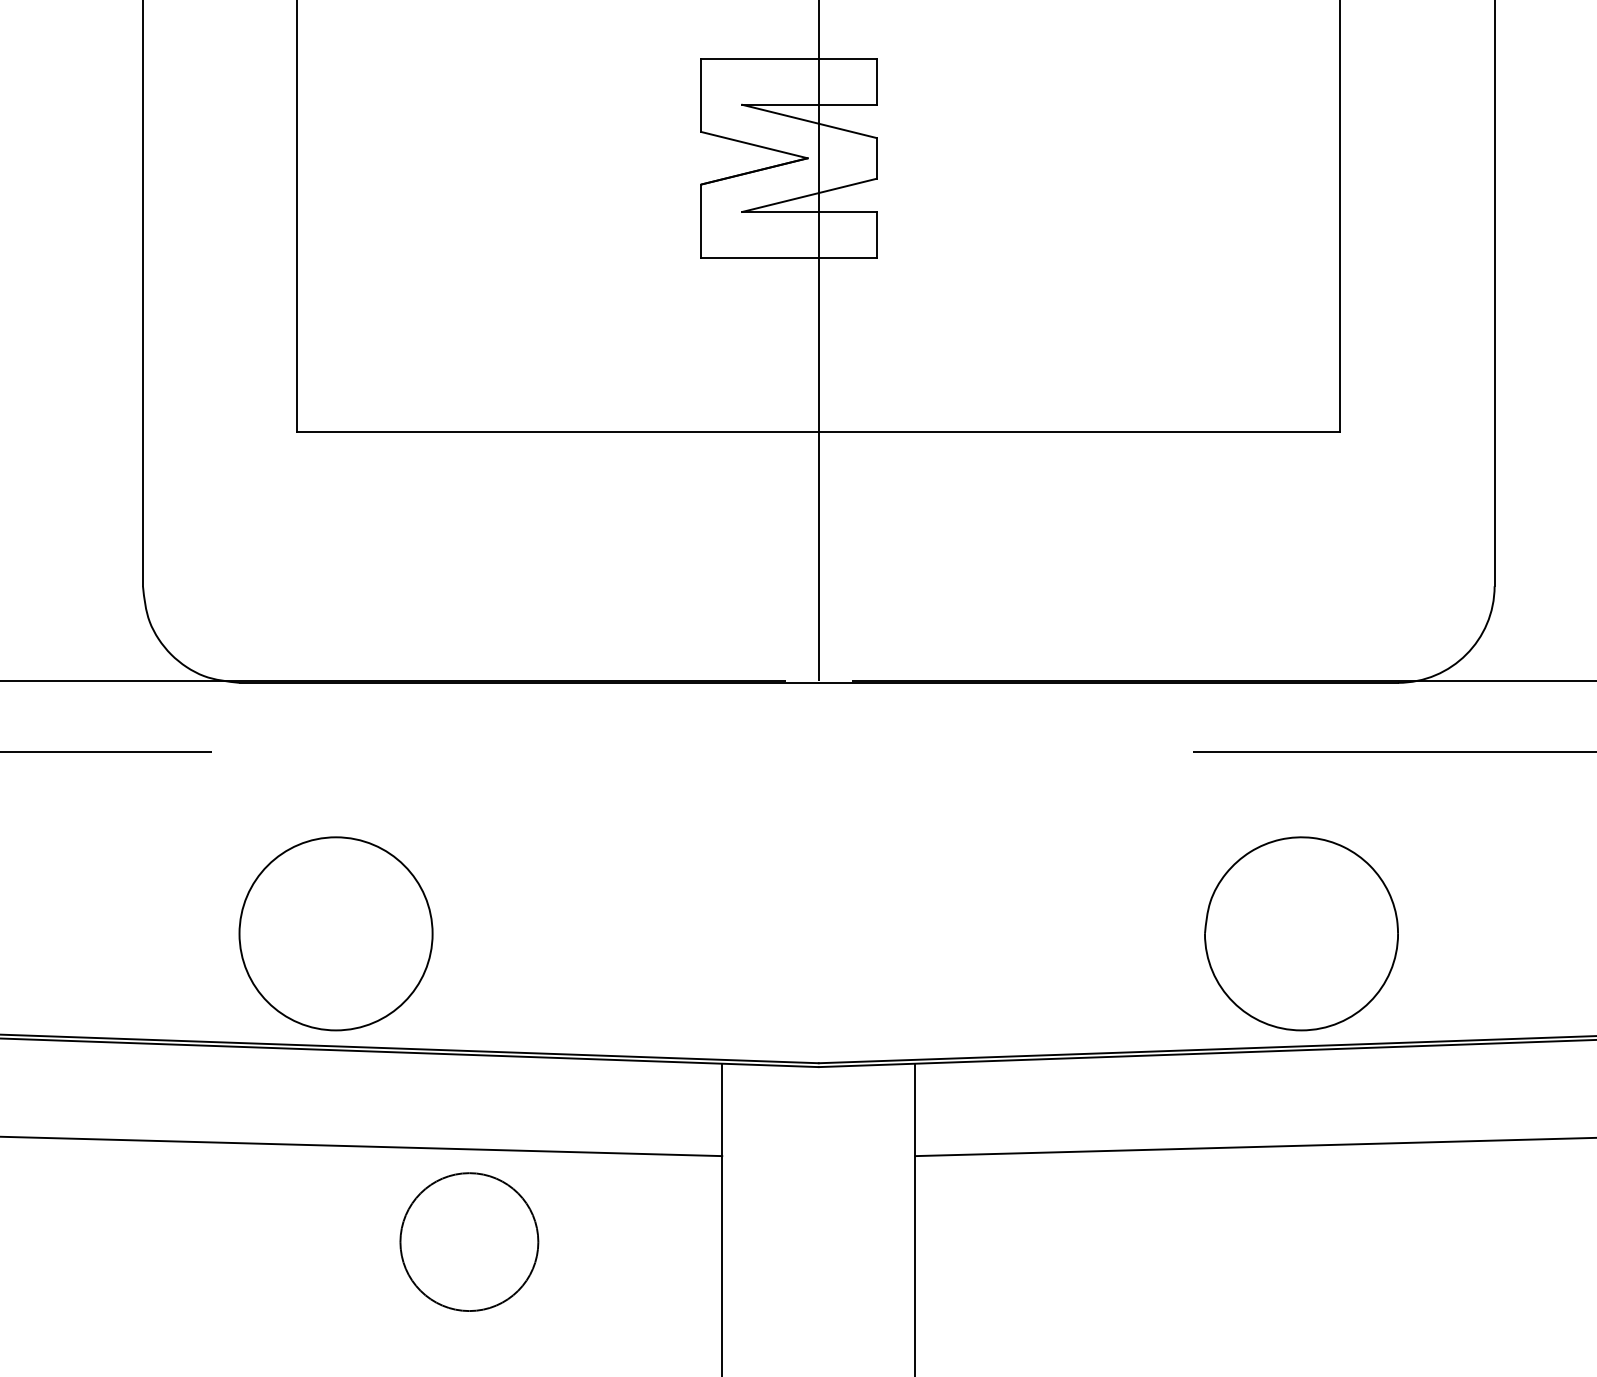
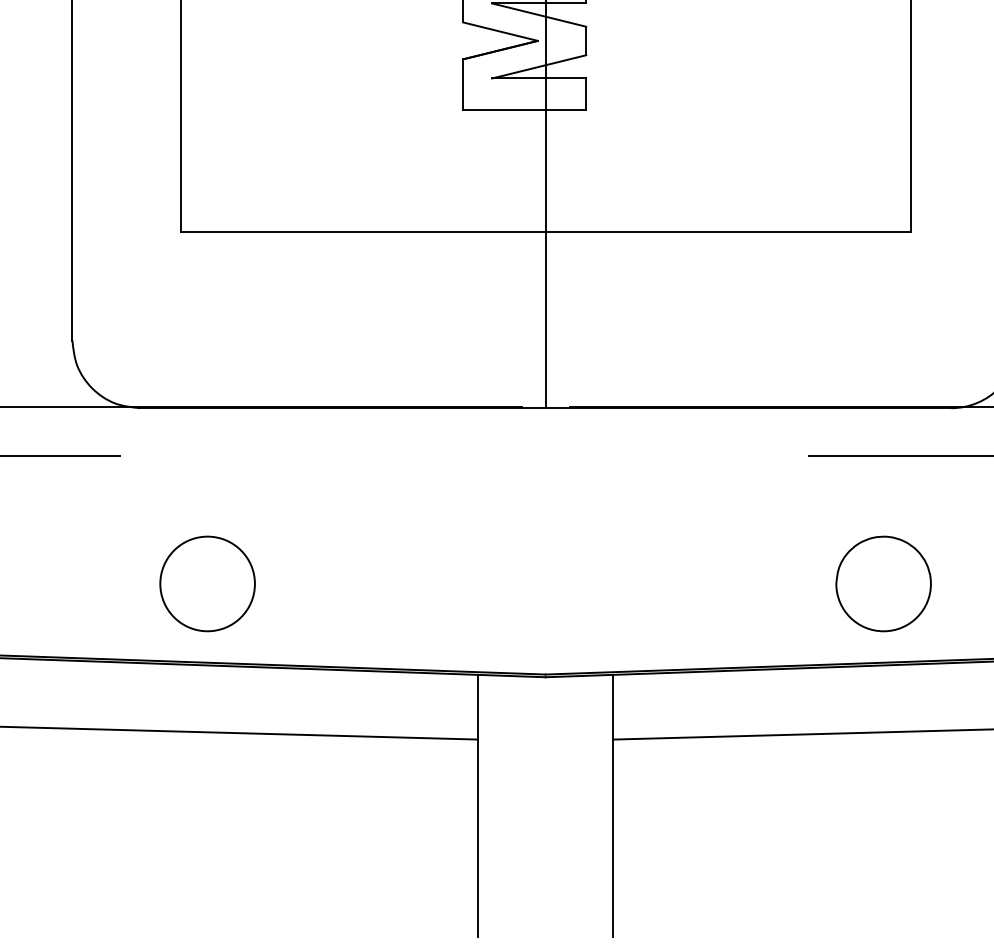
circle: (335, 933) -> (207, 583), size x0.7
part: (1301, 933) -> (883, 583), size x0.7
circle: (469, 1241) -> (301, 799), removed

